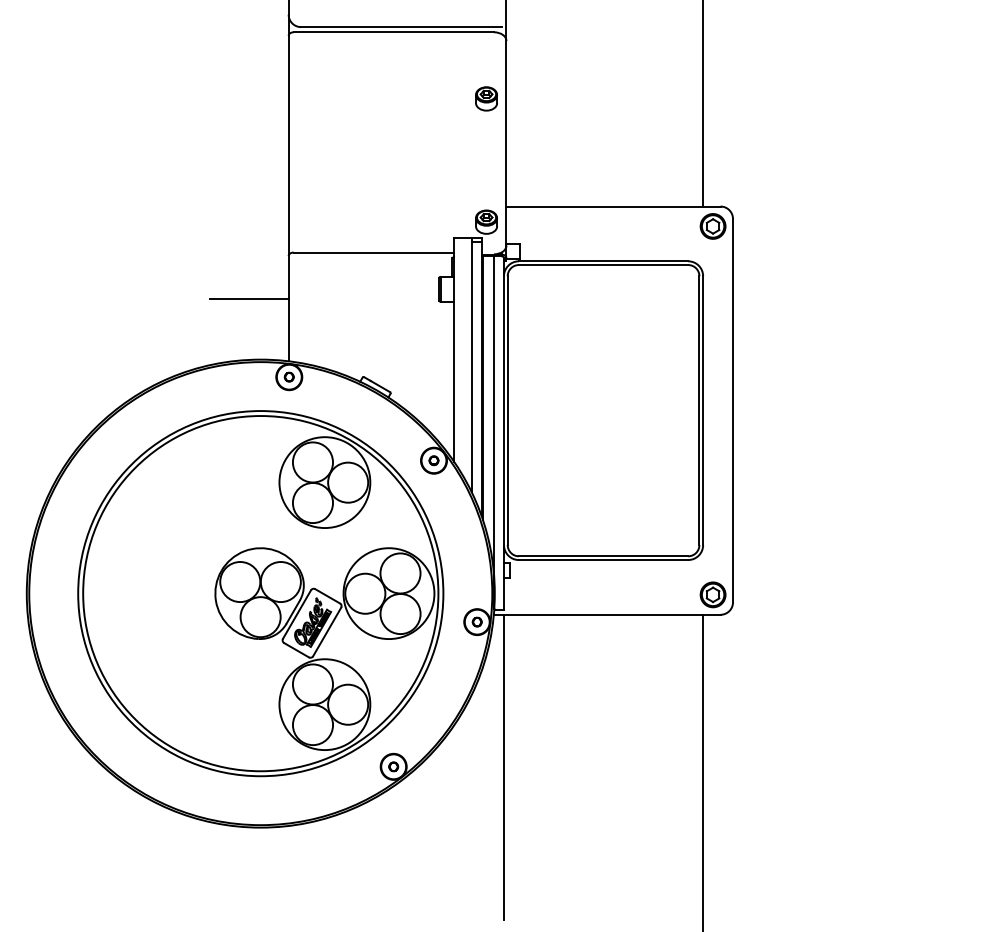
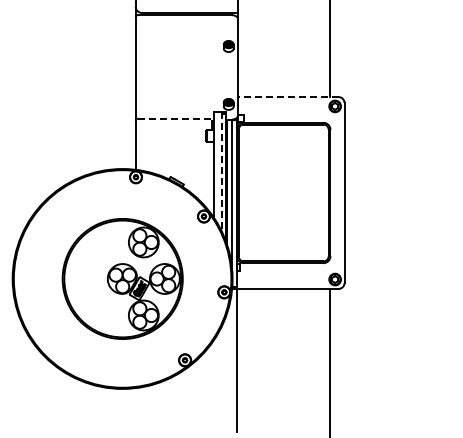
line: (611, 207) -> (287, 97), solid -> dashed
line: (373, 252) -> (175, 118), solid -> dashed
line: (247, 298) -> (116, 140), removed
line: (471, 364) -> (221, 171), solid -> dashed
part: (260, 592) -> (122, 278), size x0.7

